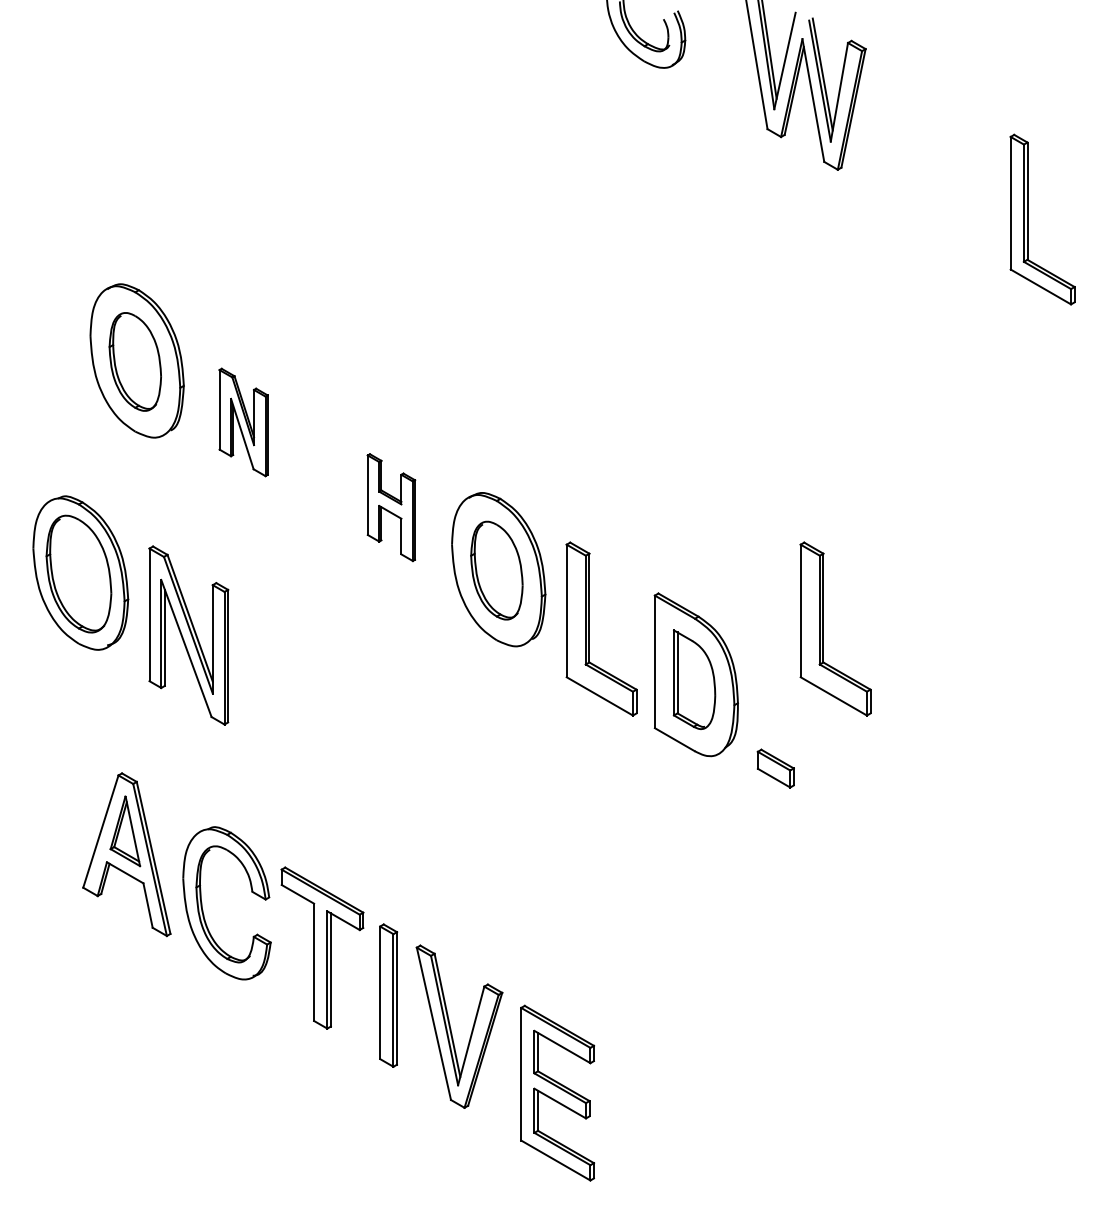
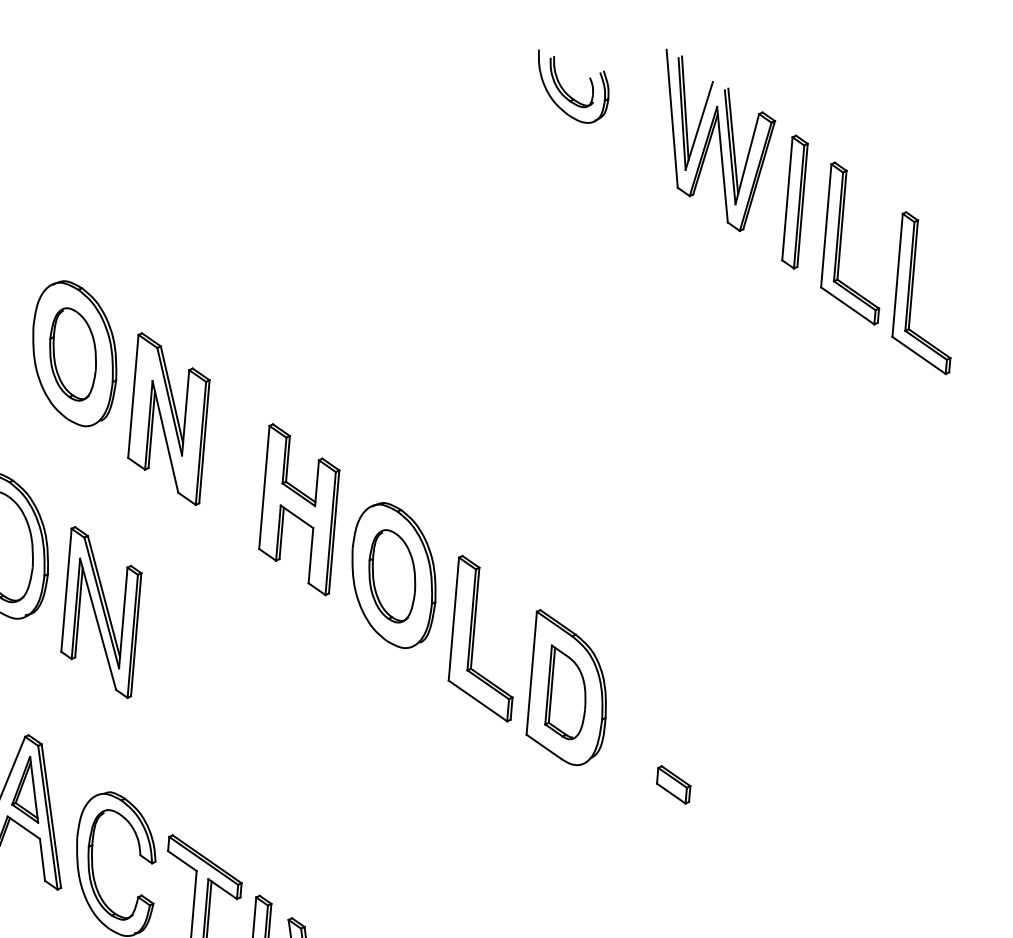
part: (893, 133) -> (794, 201), added
part: (947, 172) -> (841, 241), added
part: (243, 422) -> (168, 419), size x1.67
part: (391, 507) -> (299, 509), size x1.67
part: (823, 628) -> (690, 655), removed
part: (775, 768) -> (673, 784), moved

